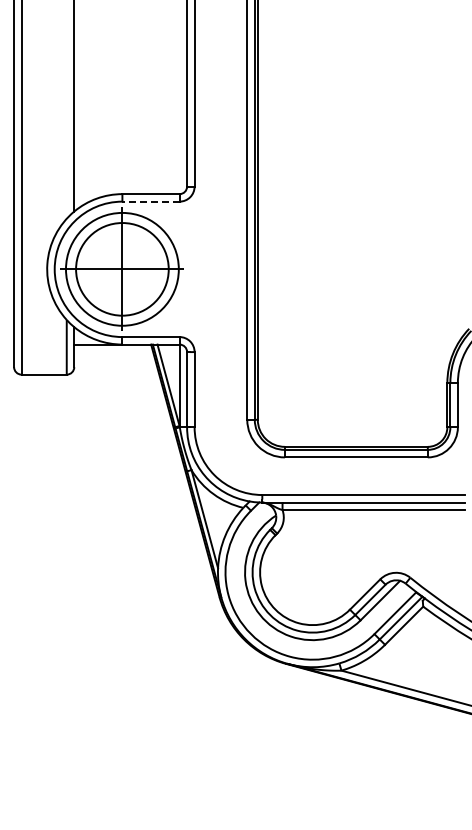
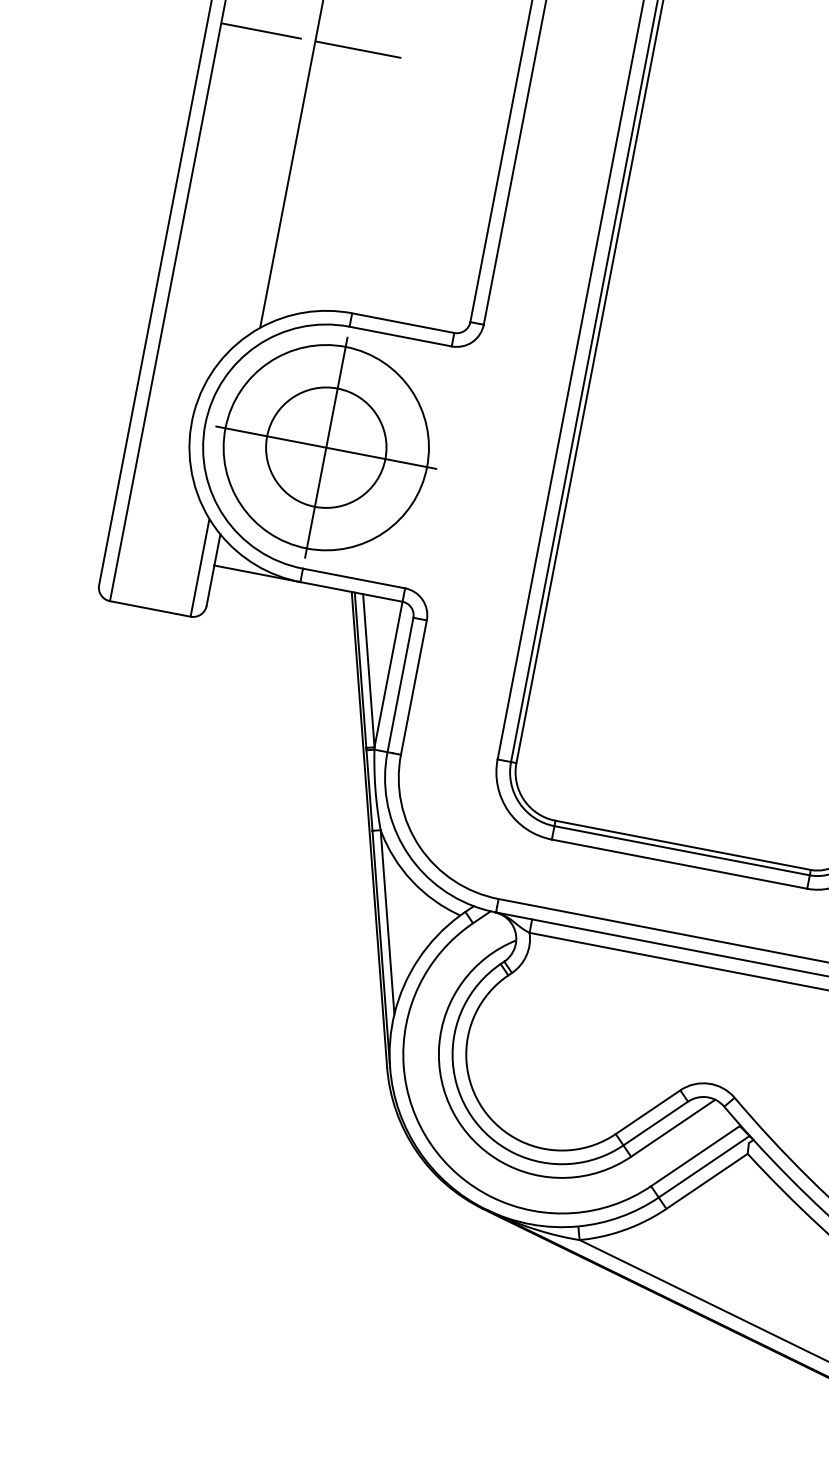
line: (43, 51) -> (260, 31), added
line: (98, 51) -> (358, 50), added
line: (151, 201) -> (401, 336), dashed -> solid
circle: (122, 269) -> (326, 447), size x0.71

